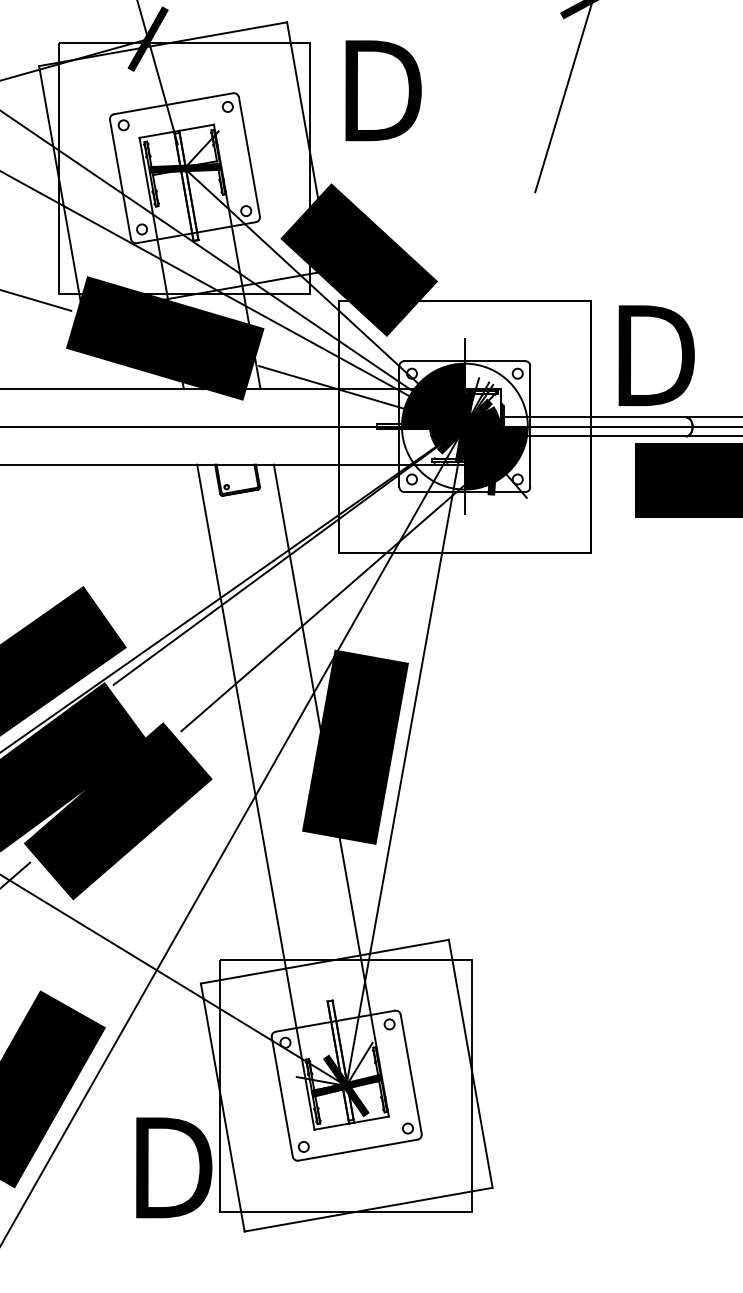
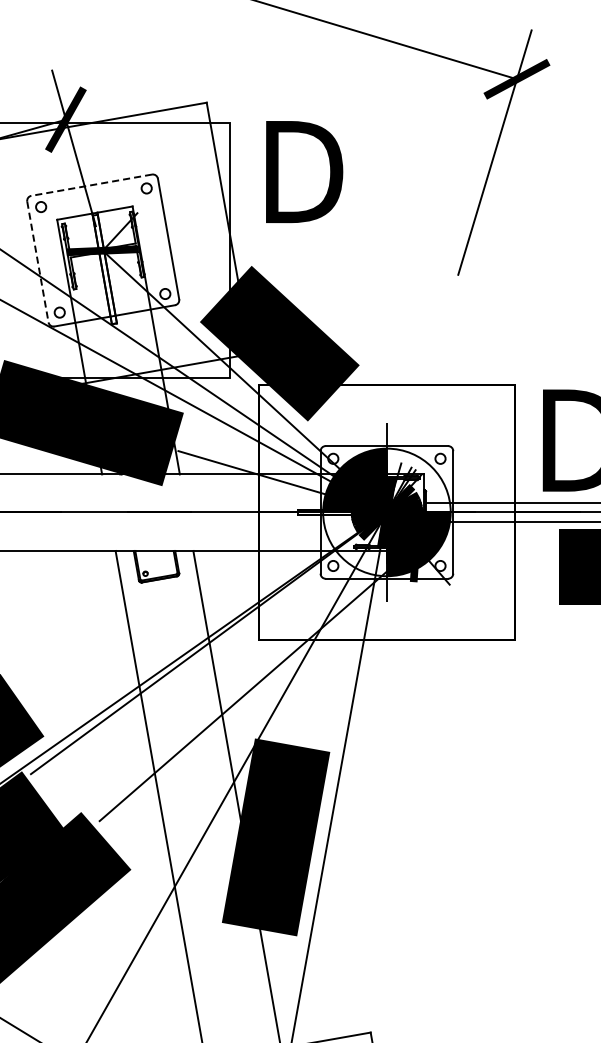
line: (173, 103) -> (91, 184), solid -> dashed
line: (120, 180) -> (37, 262), solid -> dashed

